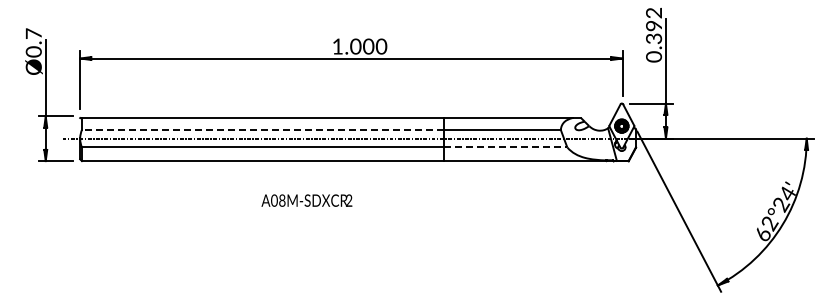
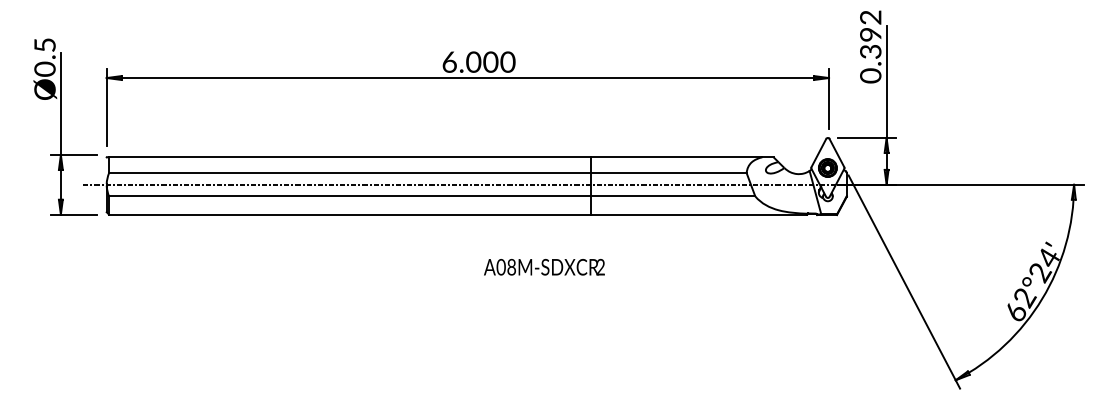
text: (33, 33) -> (44, 44), Ø0.7 -> Ø0.5
text: (337, 46) -> (449, 62), 1.000 -> 6.000
line: (262, 129) -> (349, 172), dashed -> solid
line: (505, 147) -> (673, 196), dashed -> solid
text: (306, 200) -> (543, 267), moved

